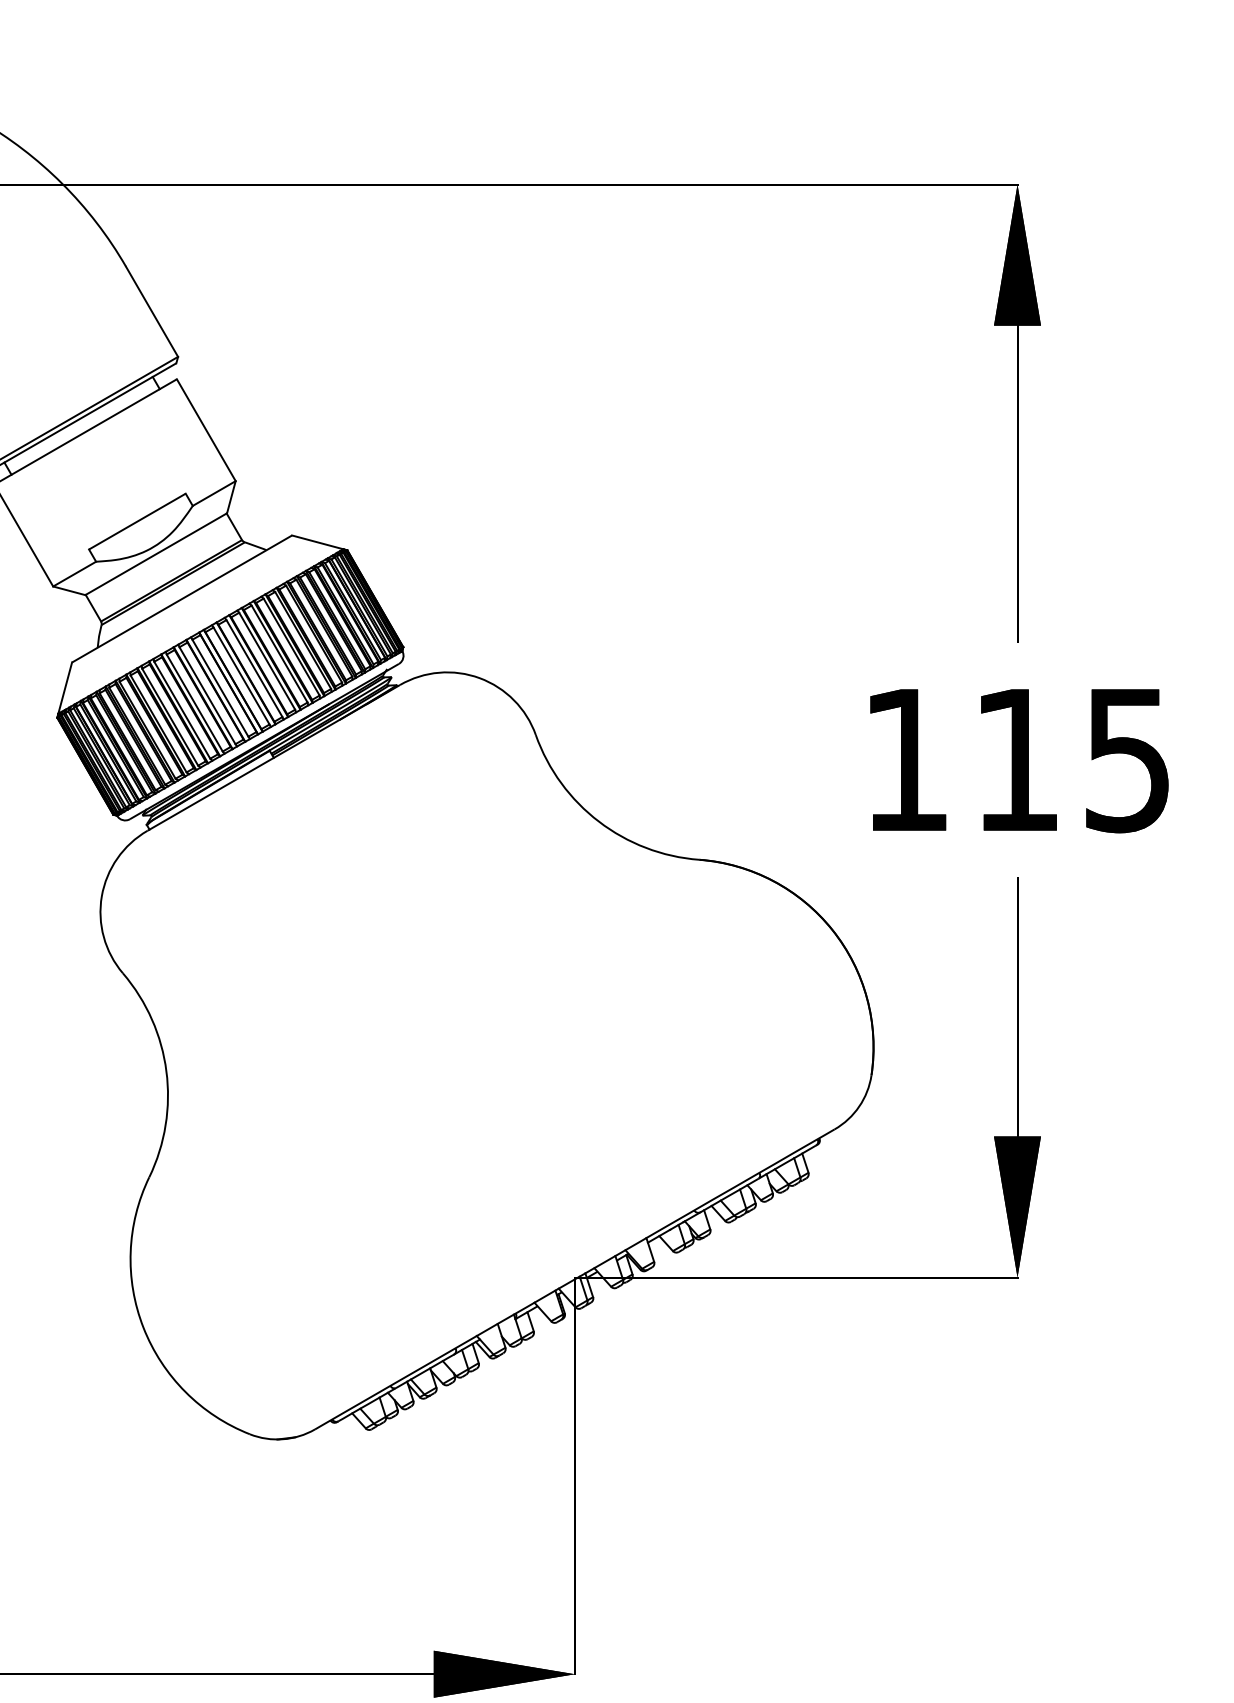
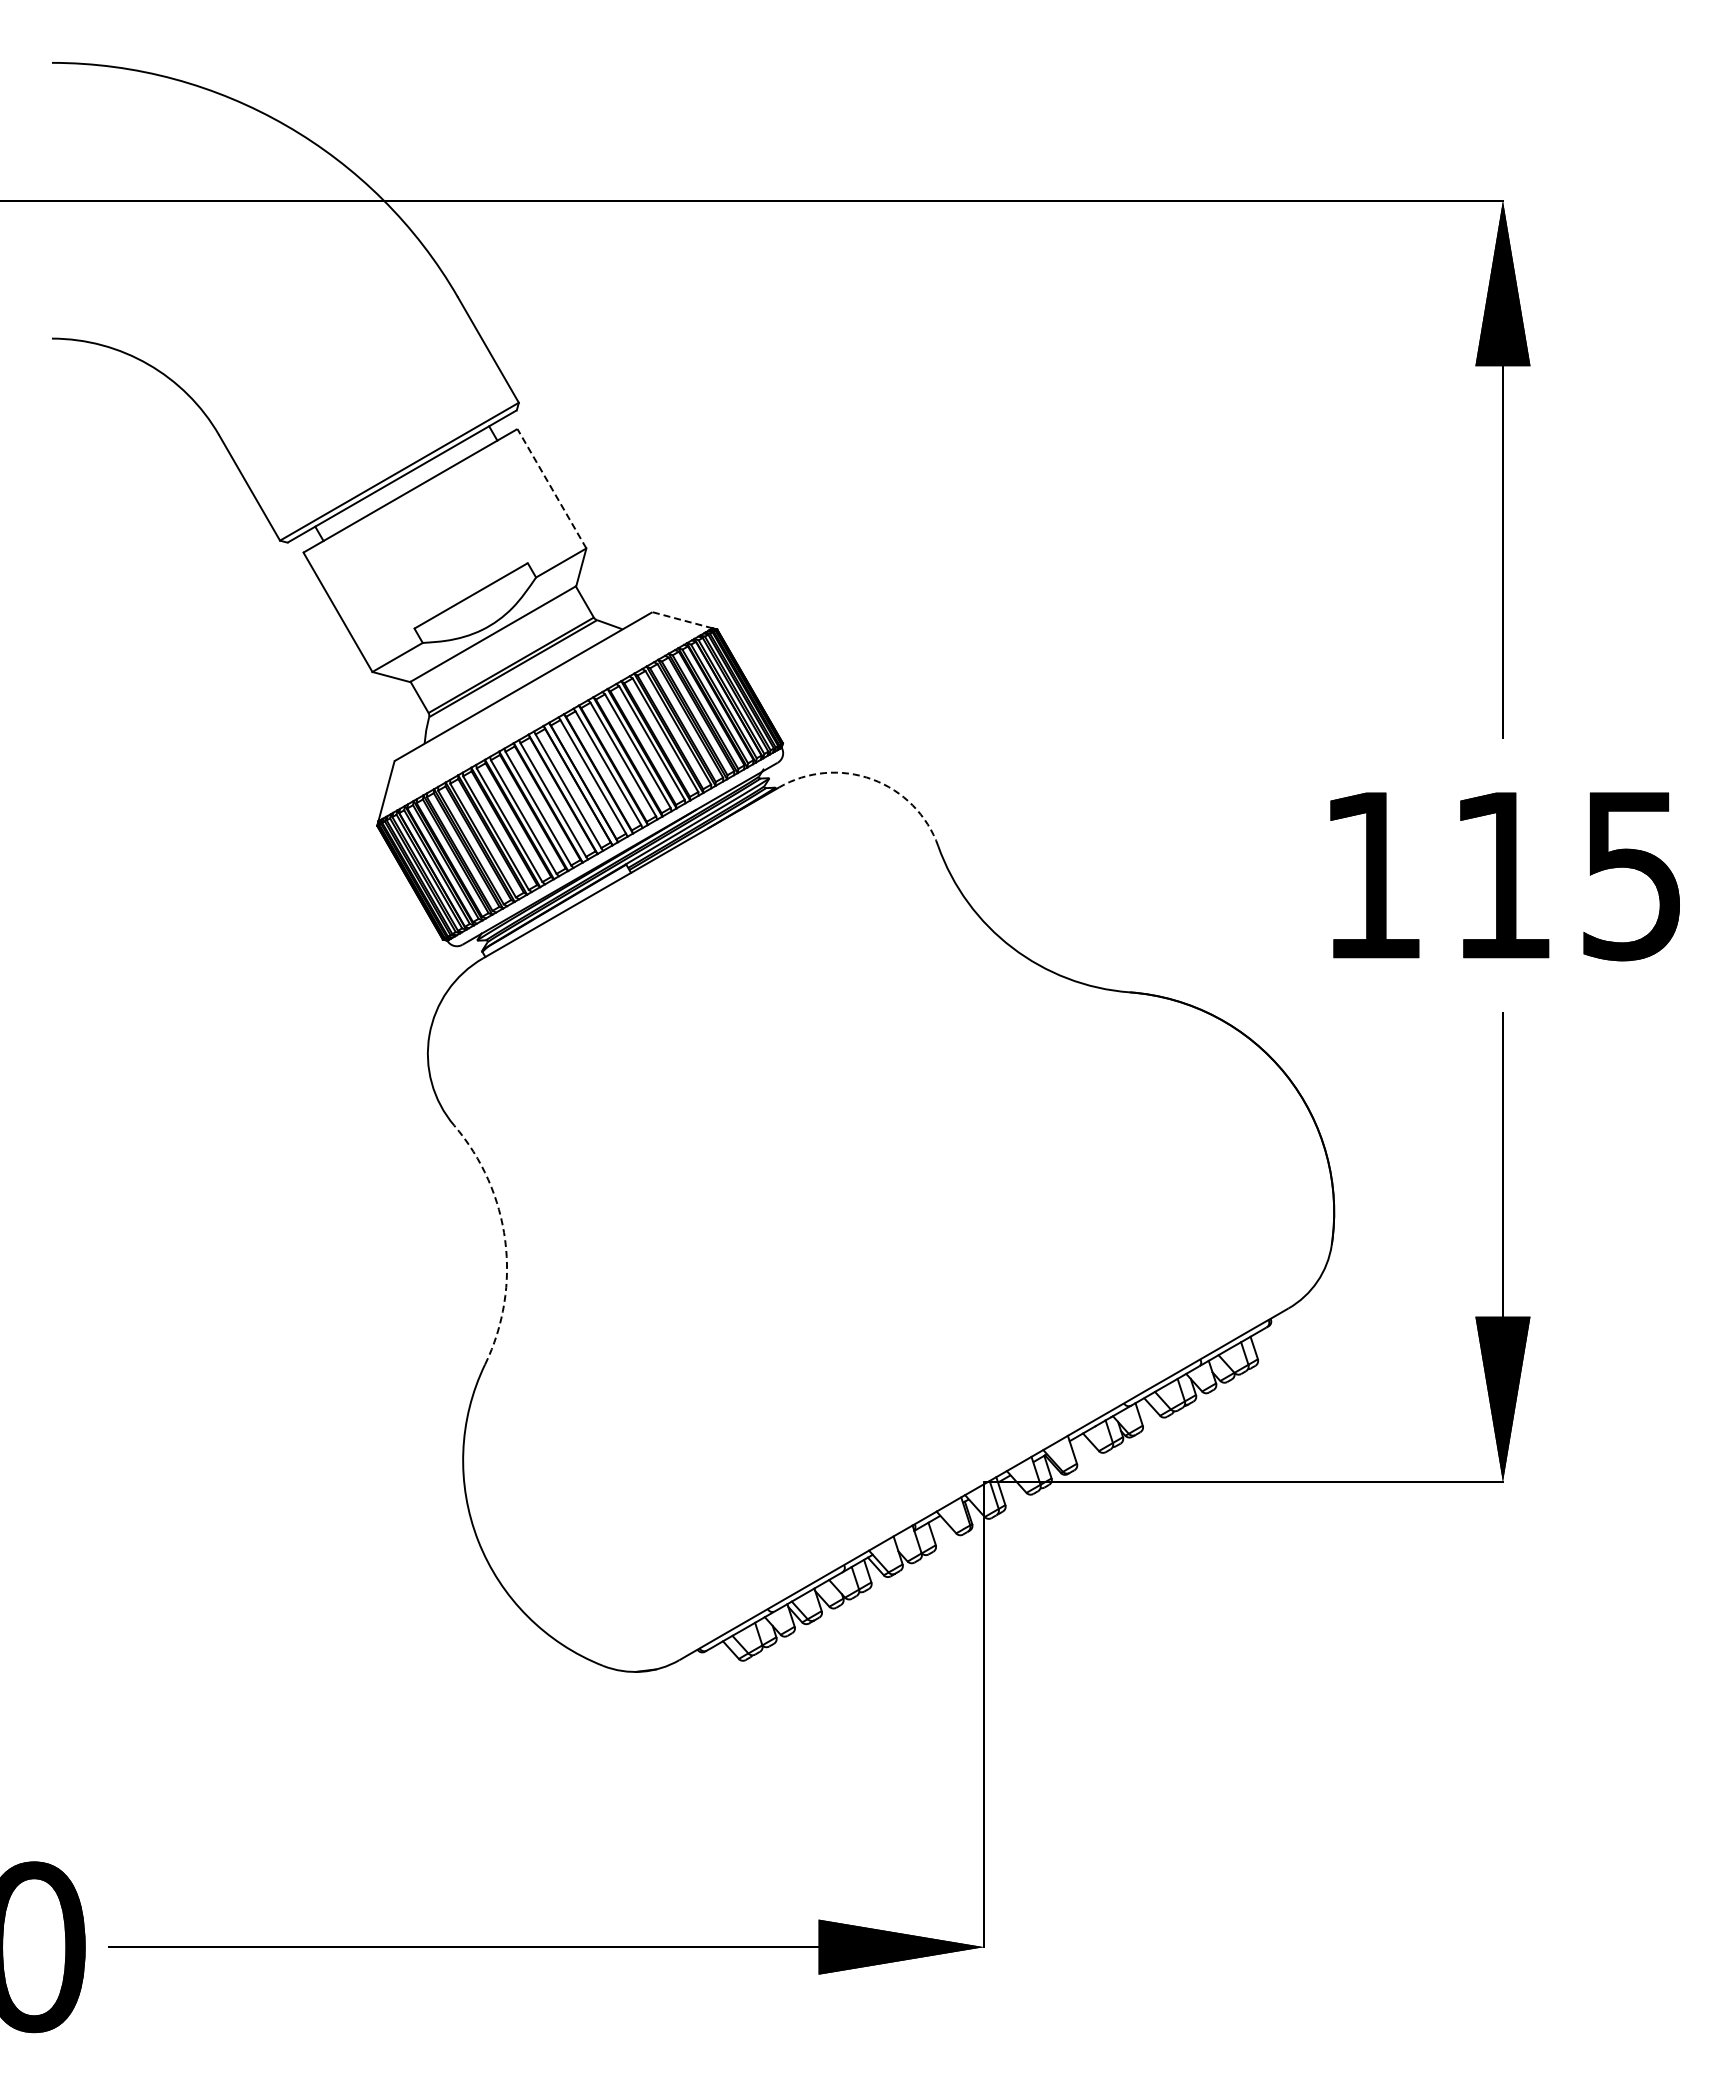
line: (205, 429) -> (551, 488), solid -> dashed
line: (317, 542) -> (682, 620), solid -> dashed
arc: (479, 678) -> (872, 779), solid -> dashed
arc: (166, 1071) -> (505, 1240), solid -> dashed

